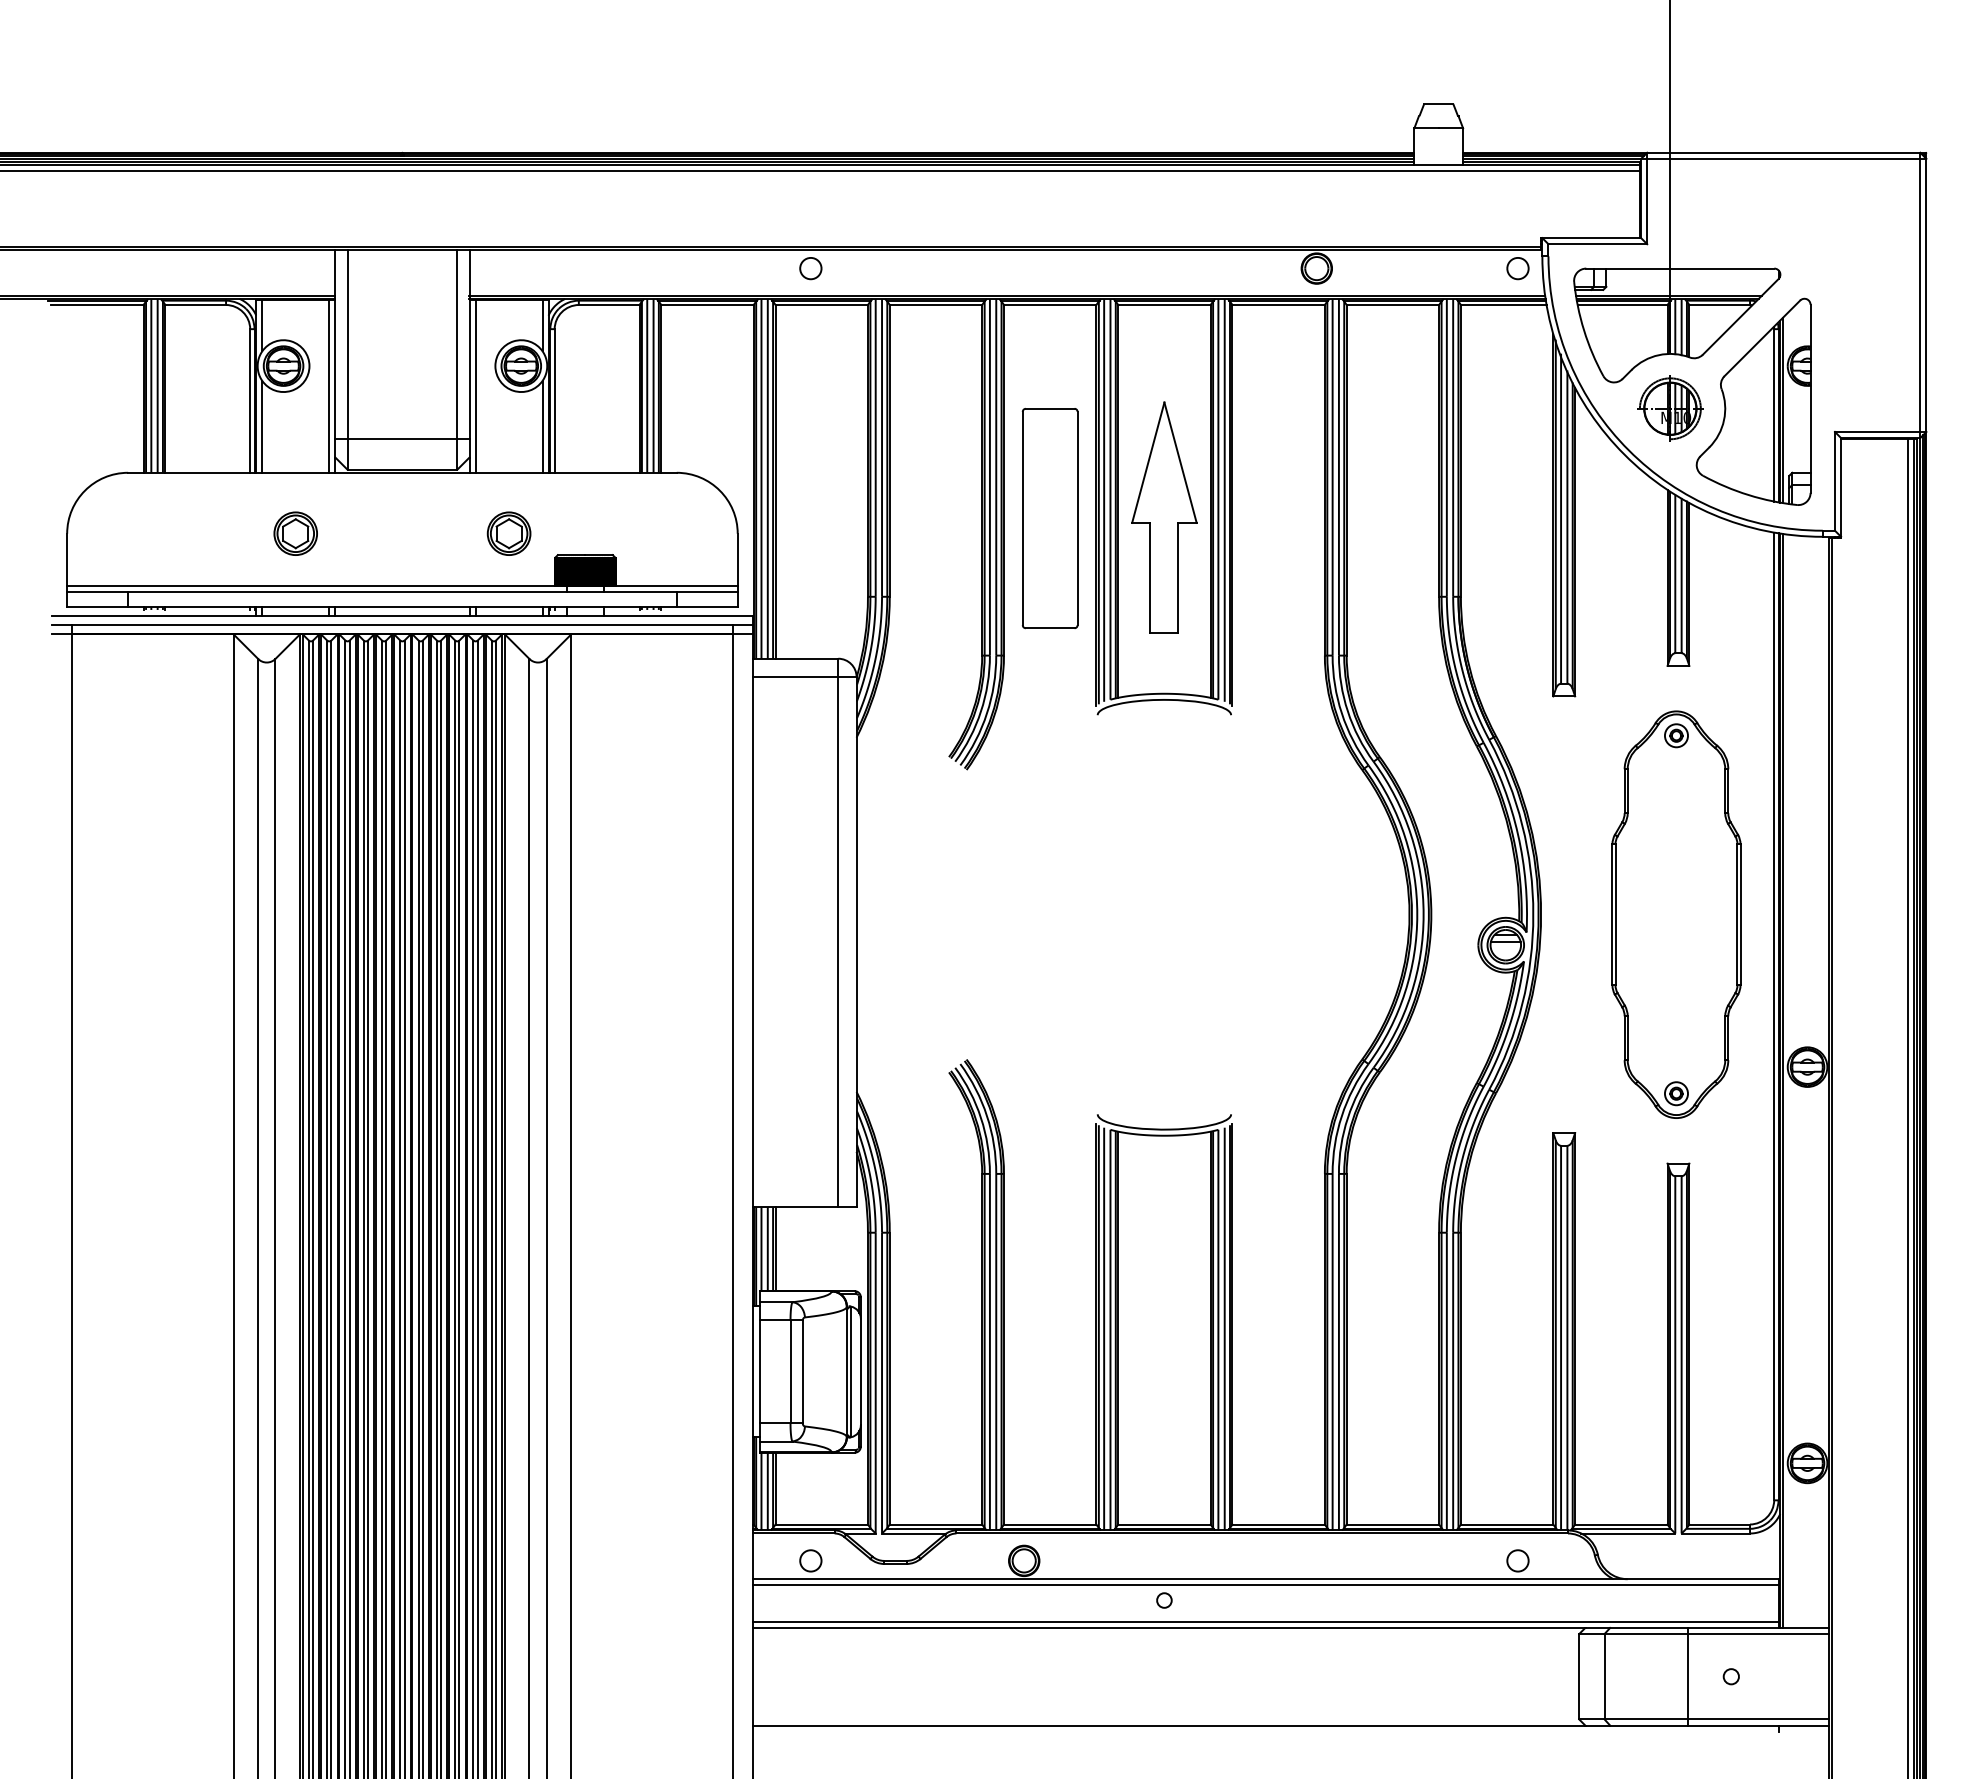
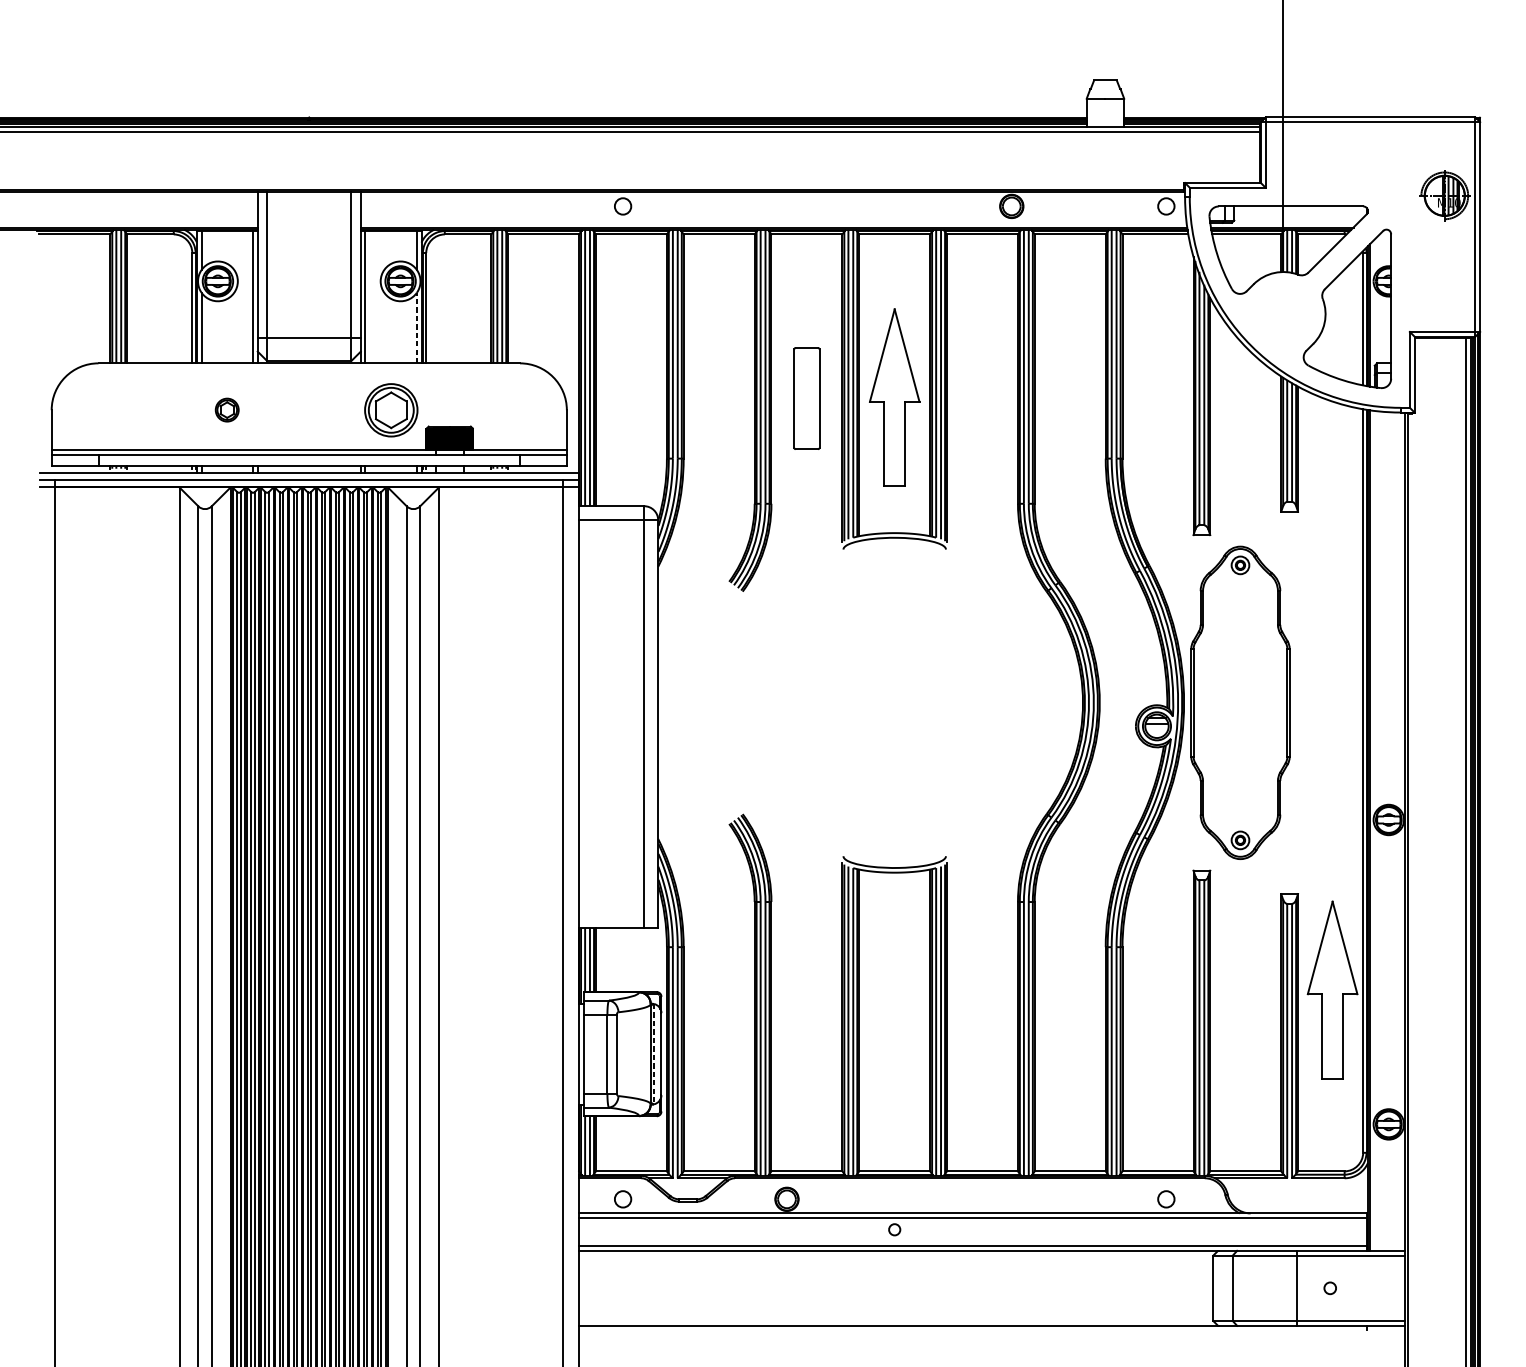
part: (1670, 408) -> (1444, 195), moved
line: (542, 426) -> (416, 327), solid -> dashed
part: (1049, 518) -> (806, 398), size x0.6
part: (295, 533) -> (227, 409), size x0.7
part: (508, 533) -> (390, 409), size x1.6
part: (1676, 914) -> (1240, 702), moved
part: (1734, 1288) -> (1332, 990), added
line: (851, 1372) -> (654, 1054), solid -> dashed

